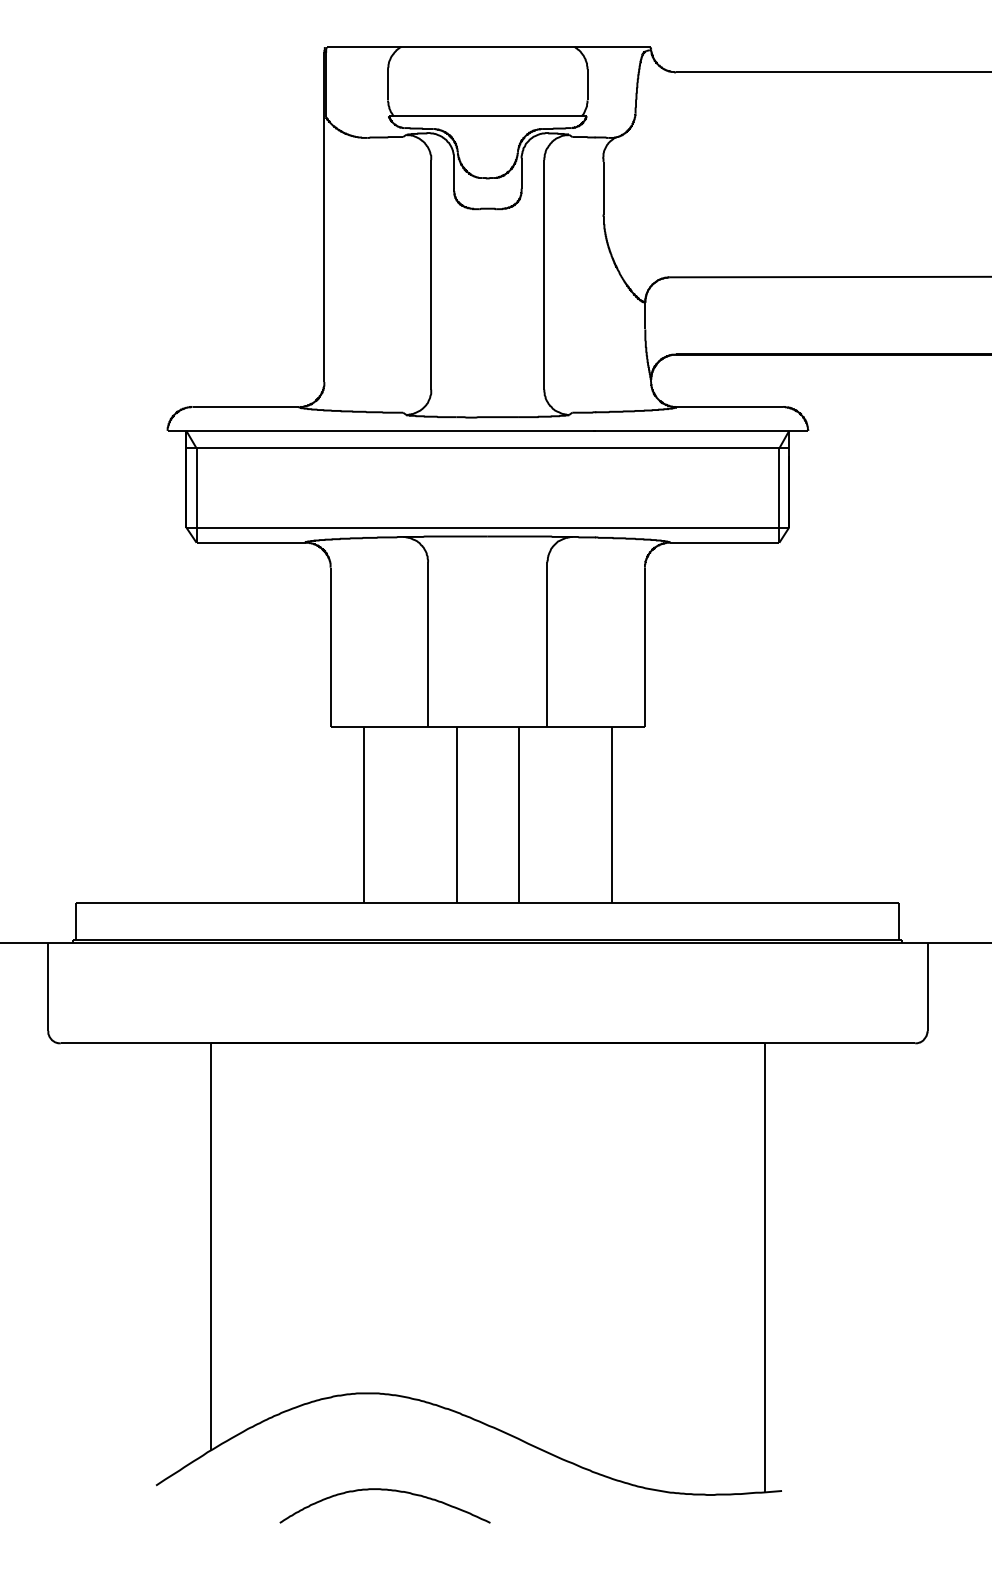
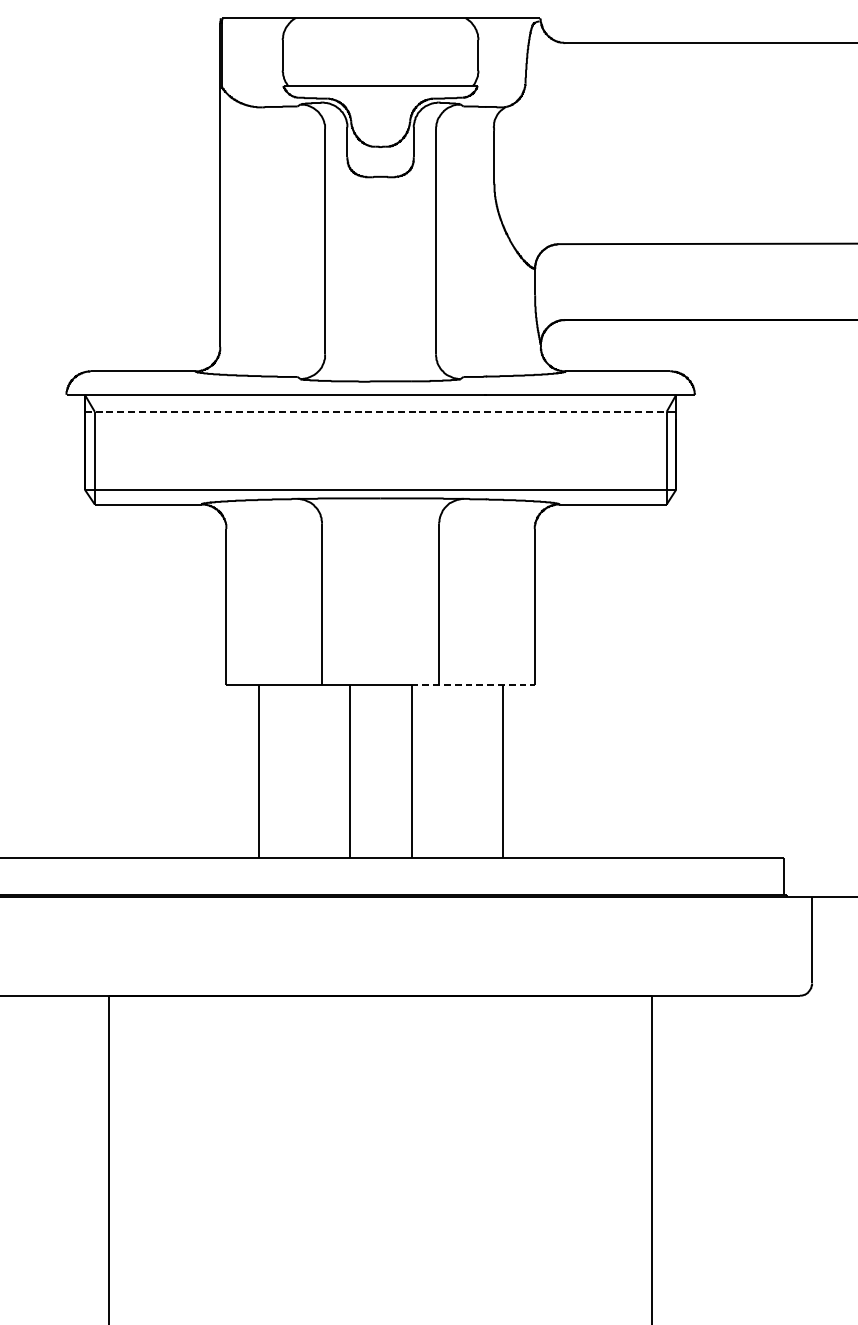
line: (483, 448) -> (376, 412), solid -> dashed
line: (582, 726) -> (473, 684), solid -> dashed

